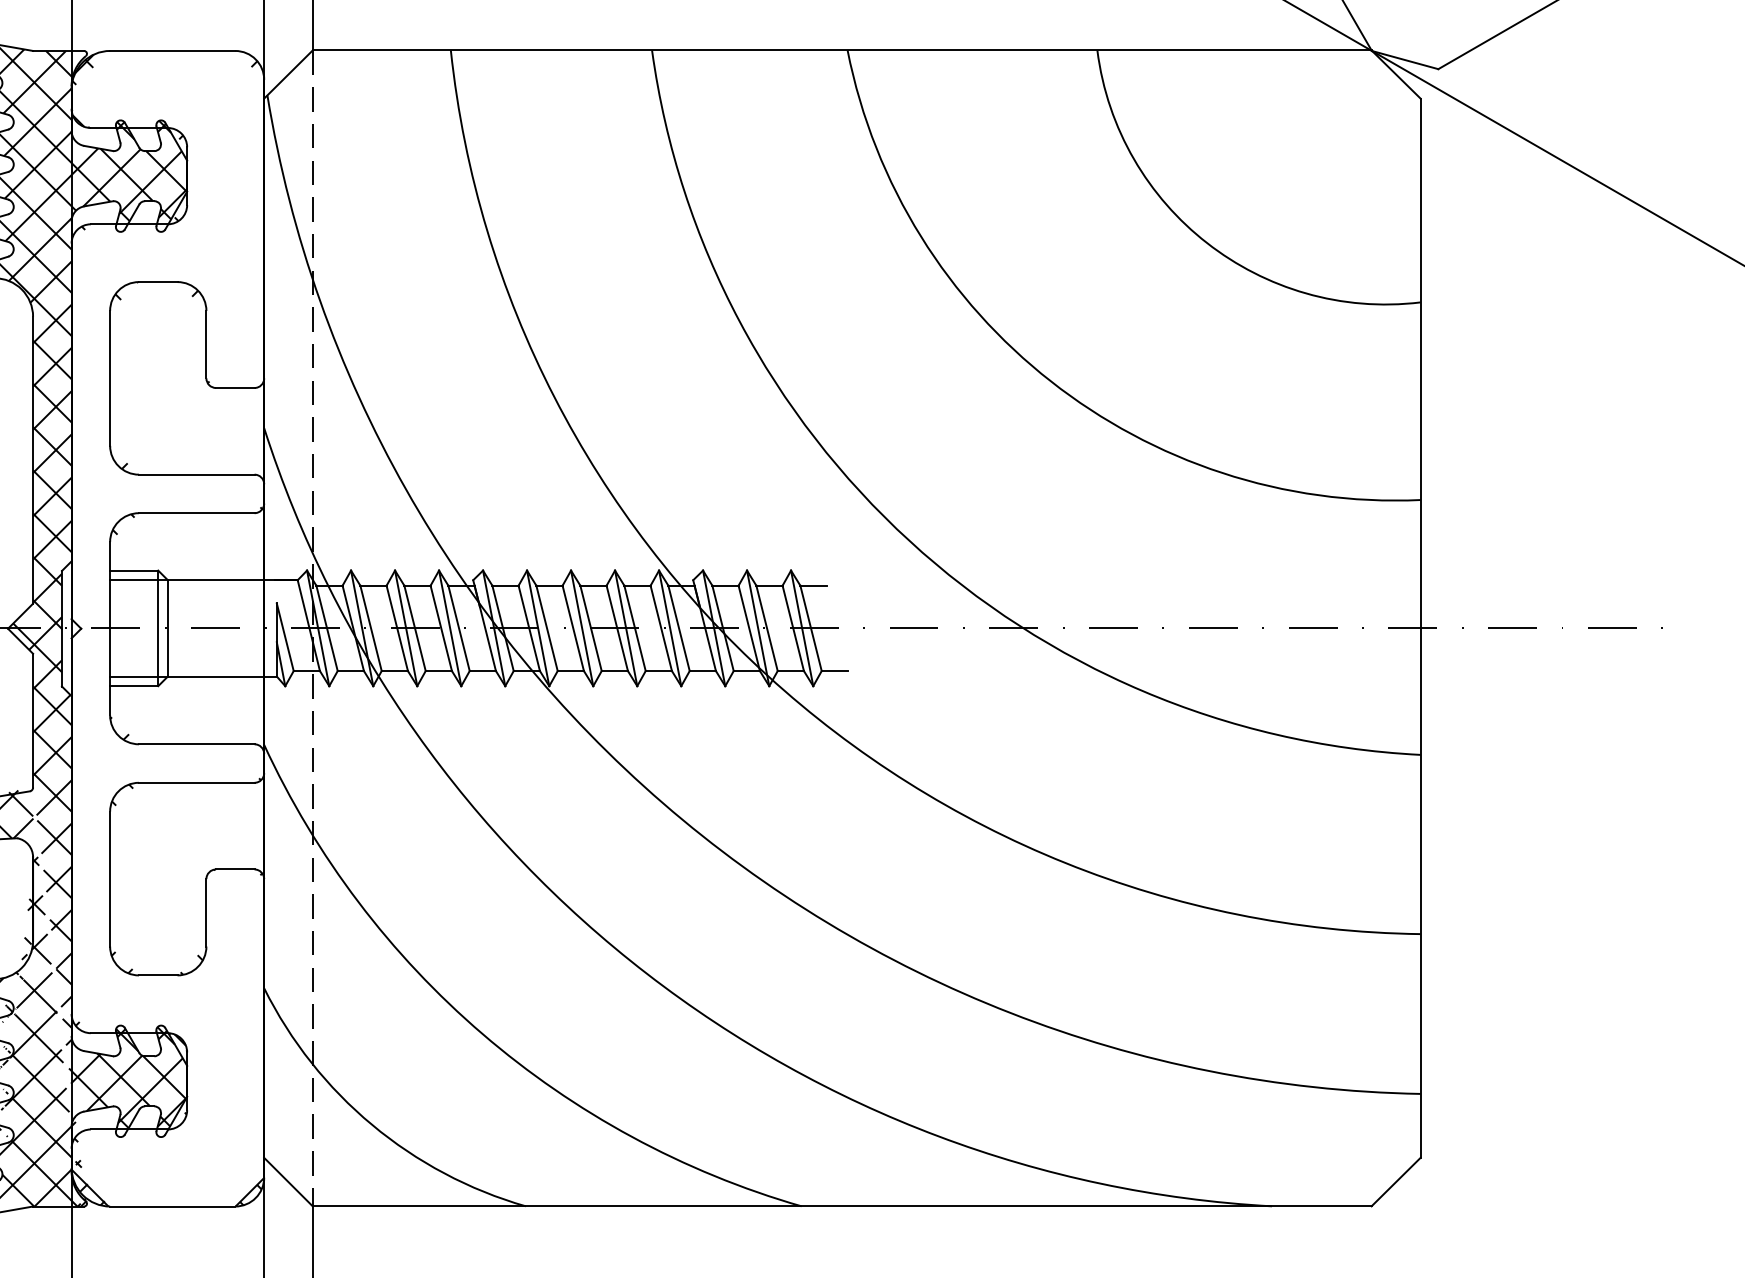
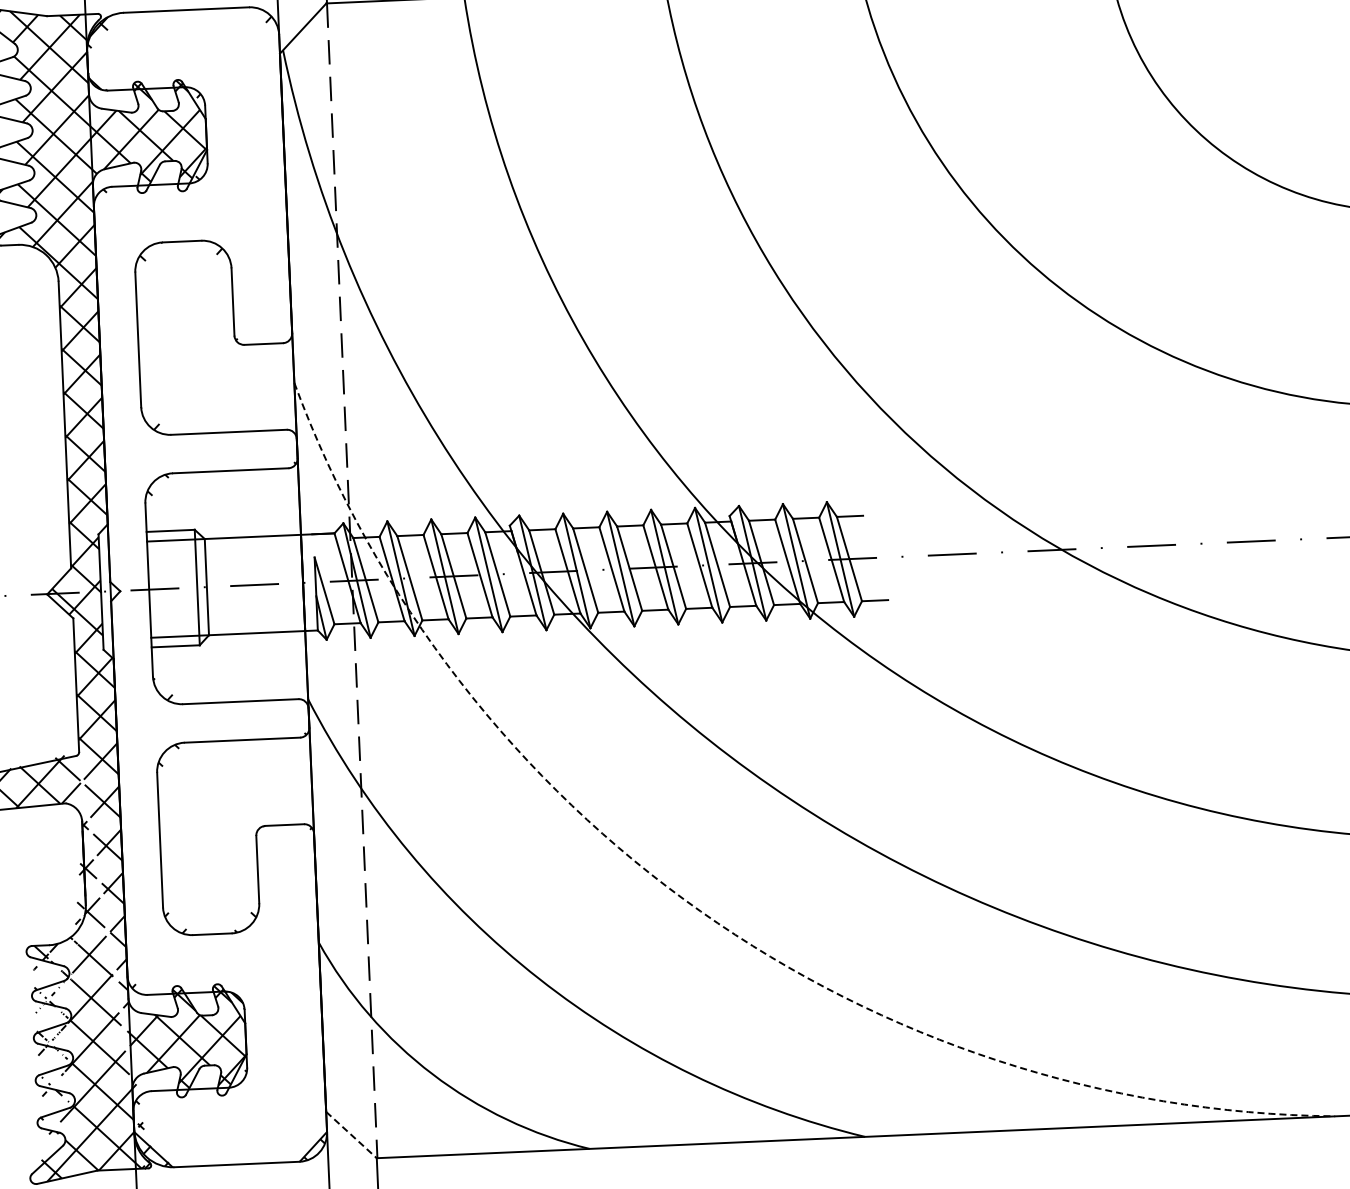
arc: (647, 973) -> (701, 911), solid -> dashed
line: (288, 1182) -> (351, 1135), solid -> dashed

